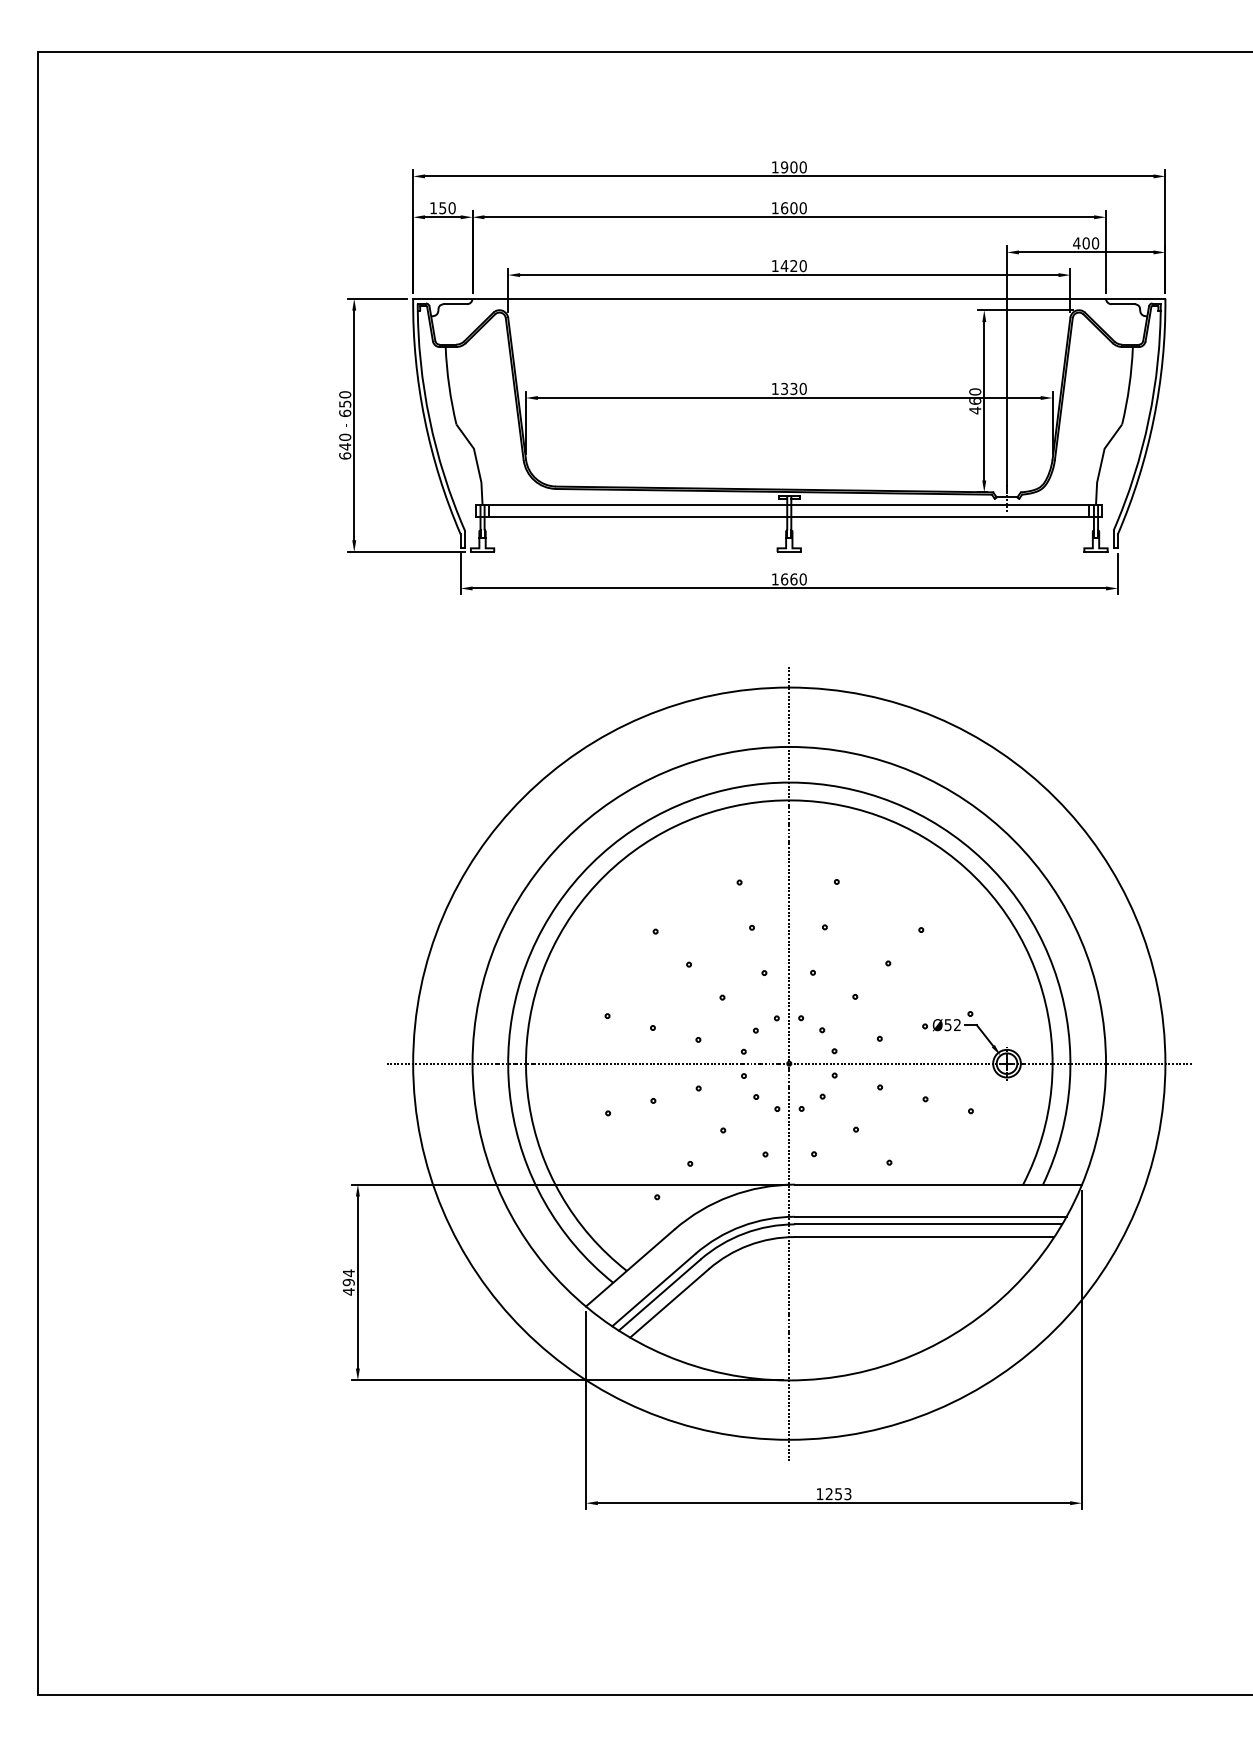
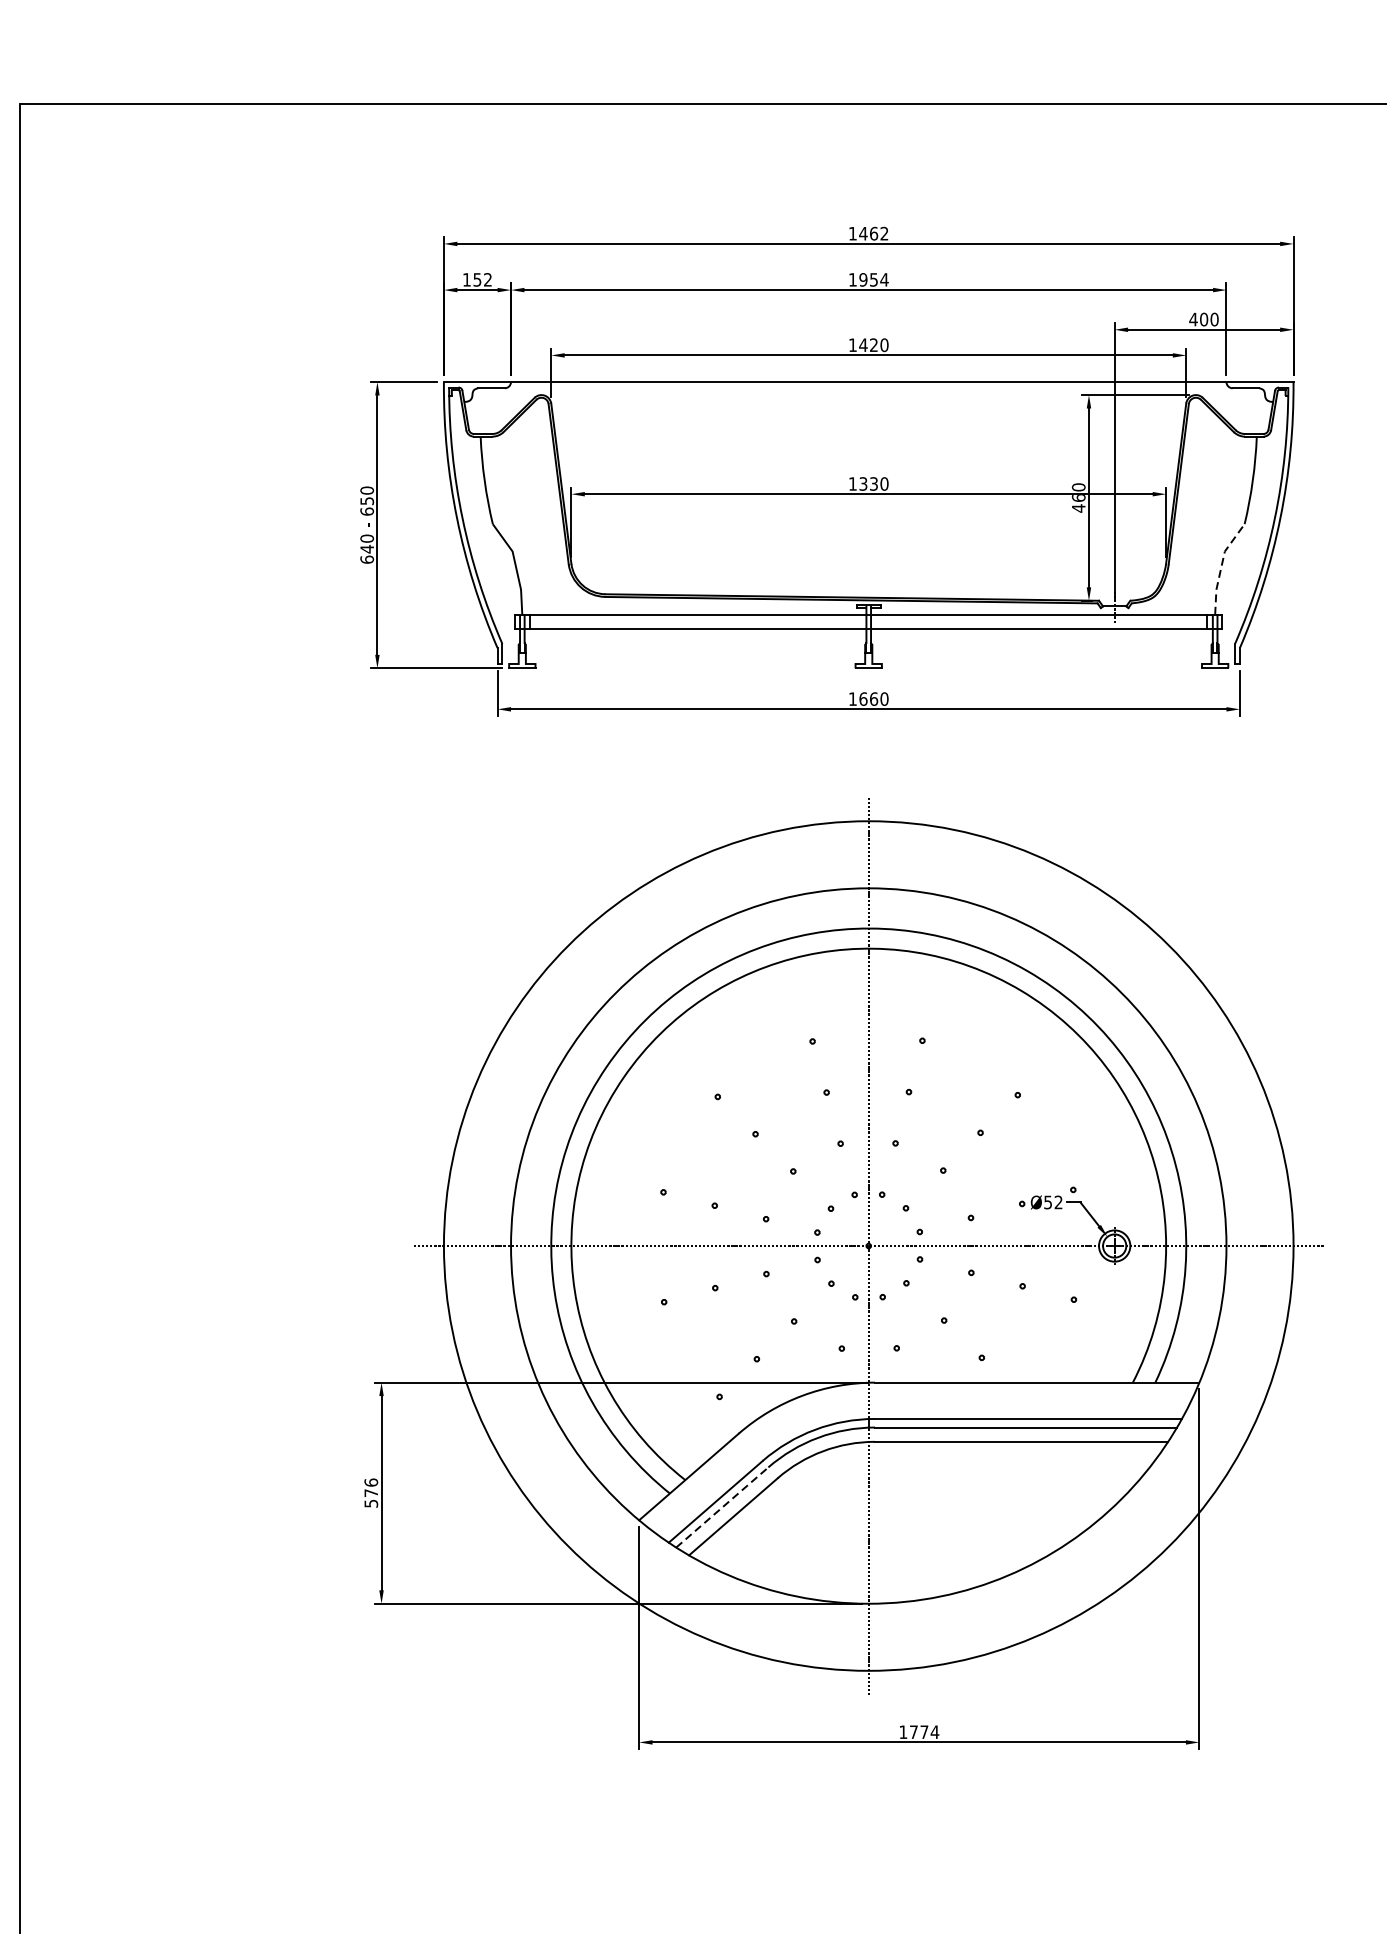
text: (793, 167) -> (873, 233), 1900 -> 1462
text: (451, 208) -> (487, 280), 150 -> 152
text: (794, 208) -> (874, 280), 1600 -> 1954
line: (1101, 462) -> (1221, 567), solid -> dashed
text: (348, 1282) -> (370, 1493), 494 -> 576
line: (660, 1294) -> (723, 1506), solid -> dashed
text: (838, 1494) -> (924, 1732), 1253 -> 1774

